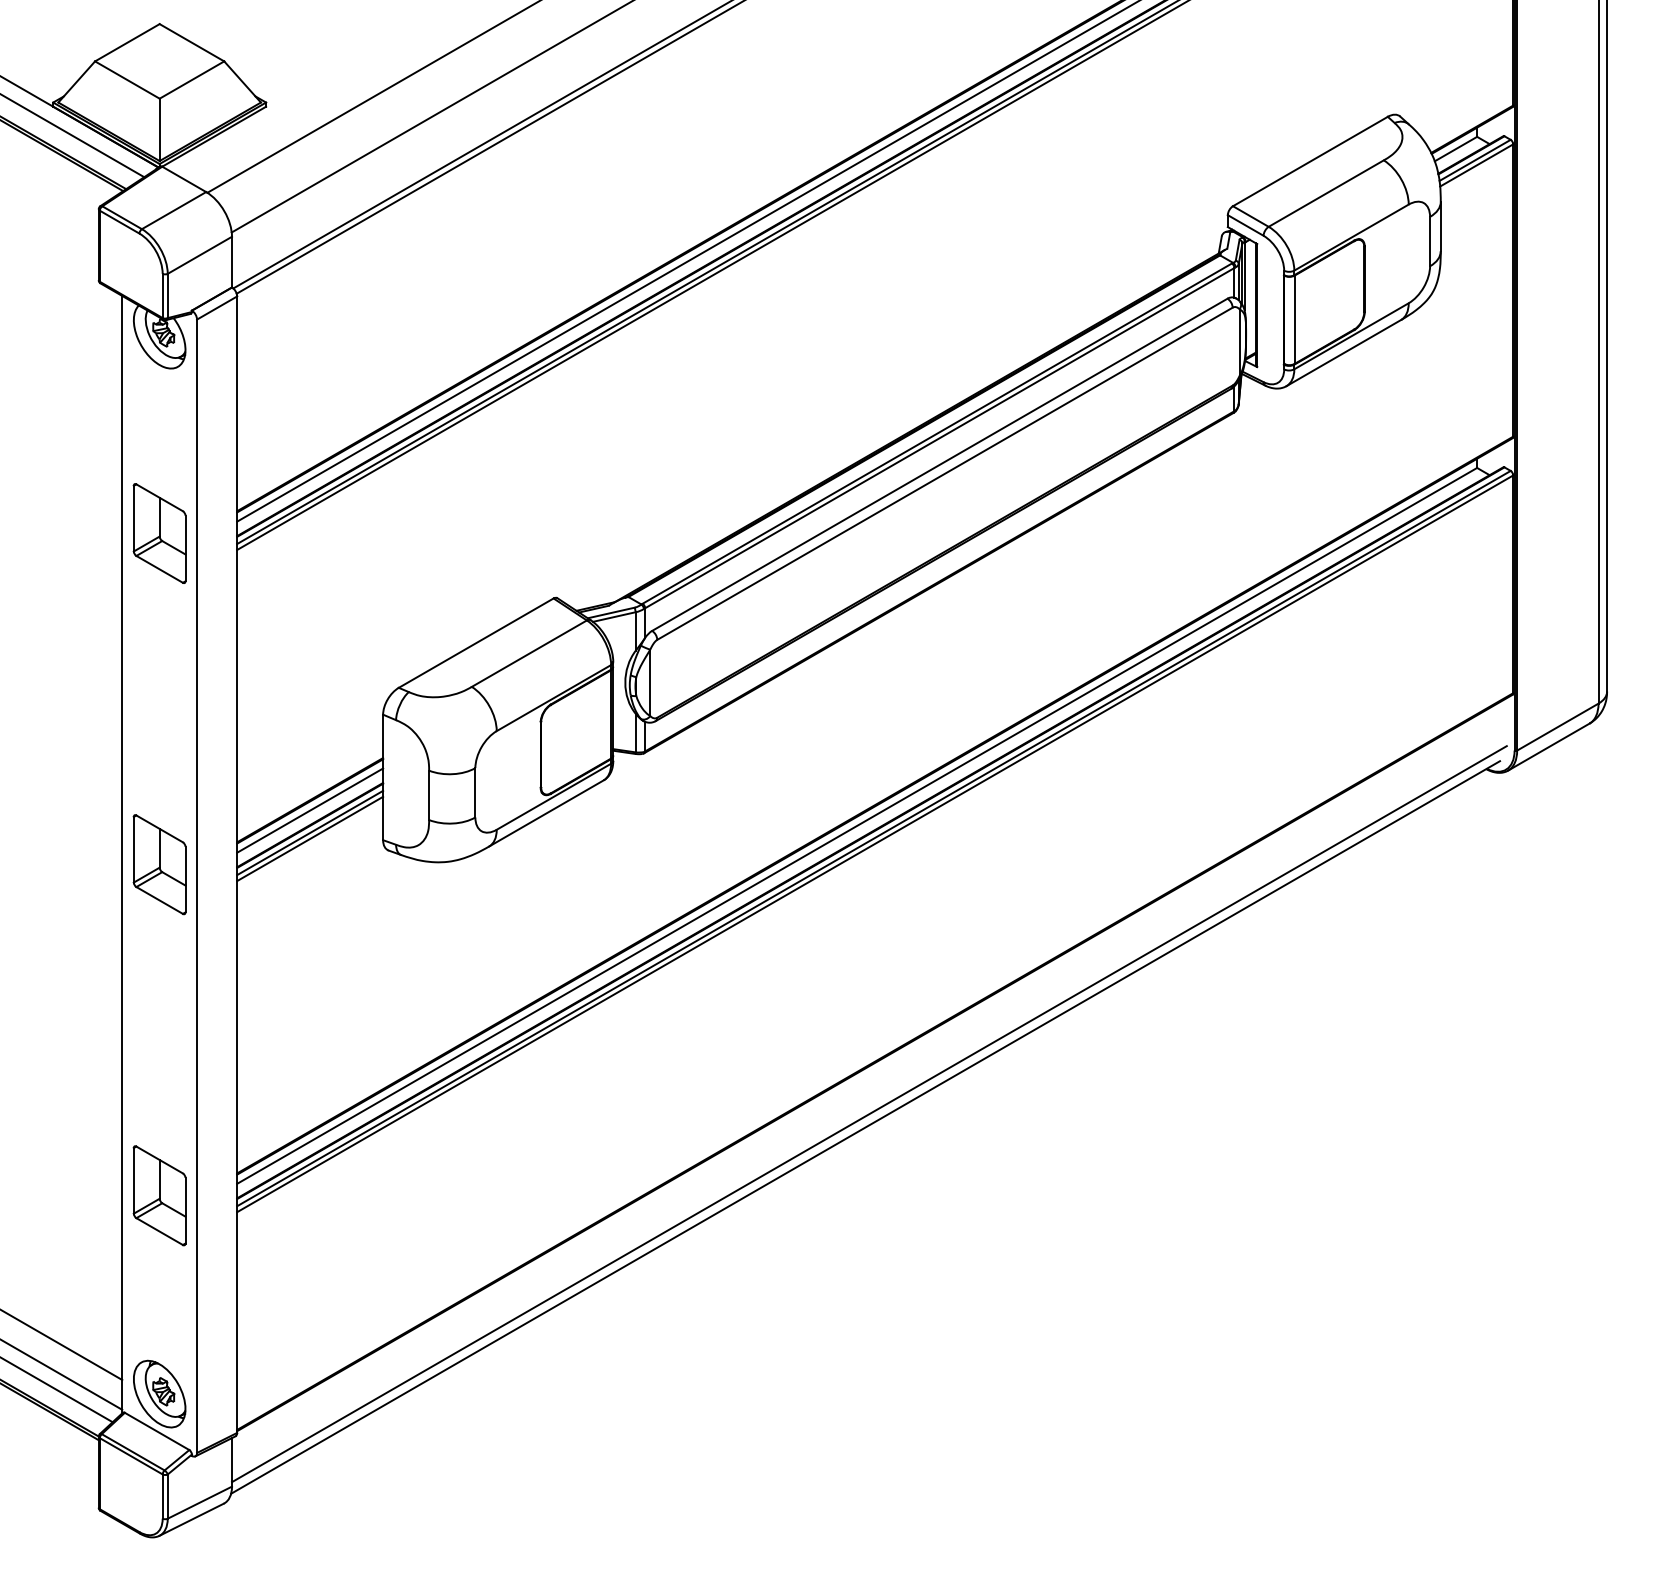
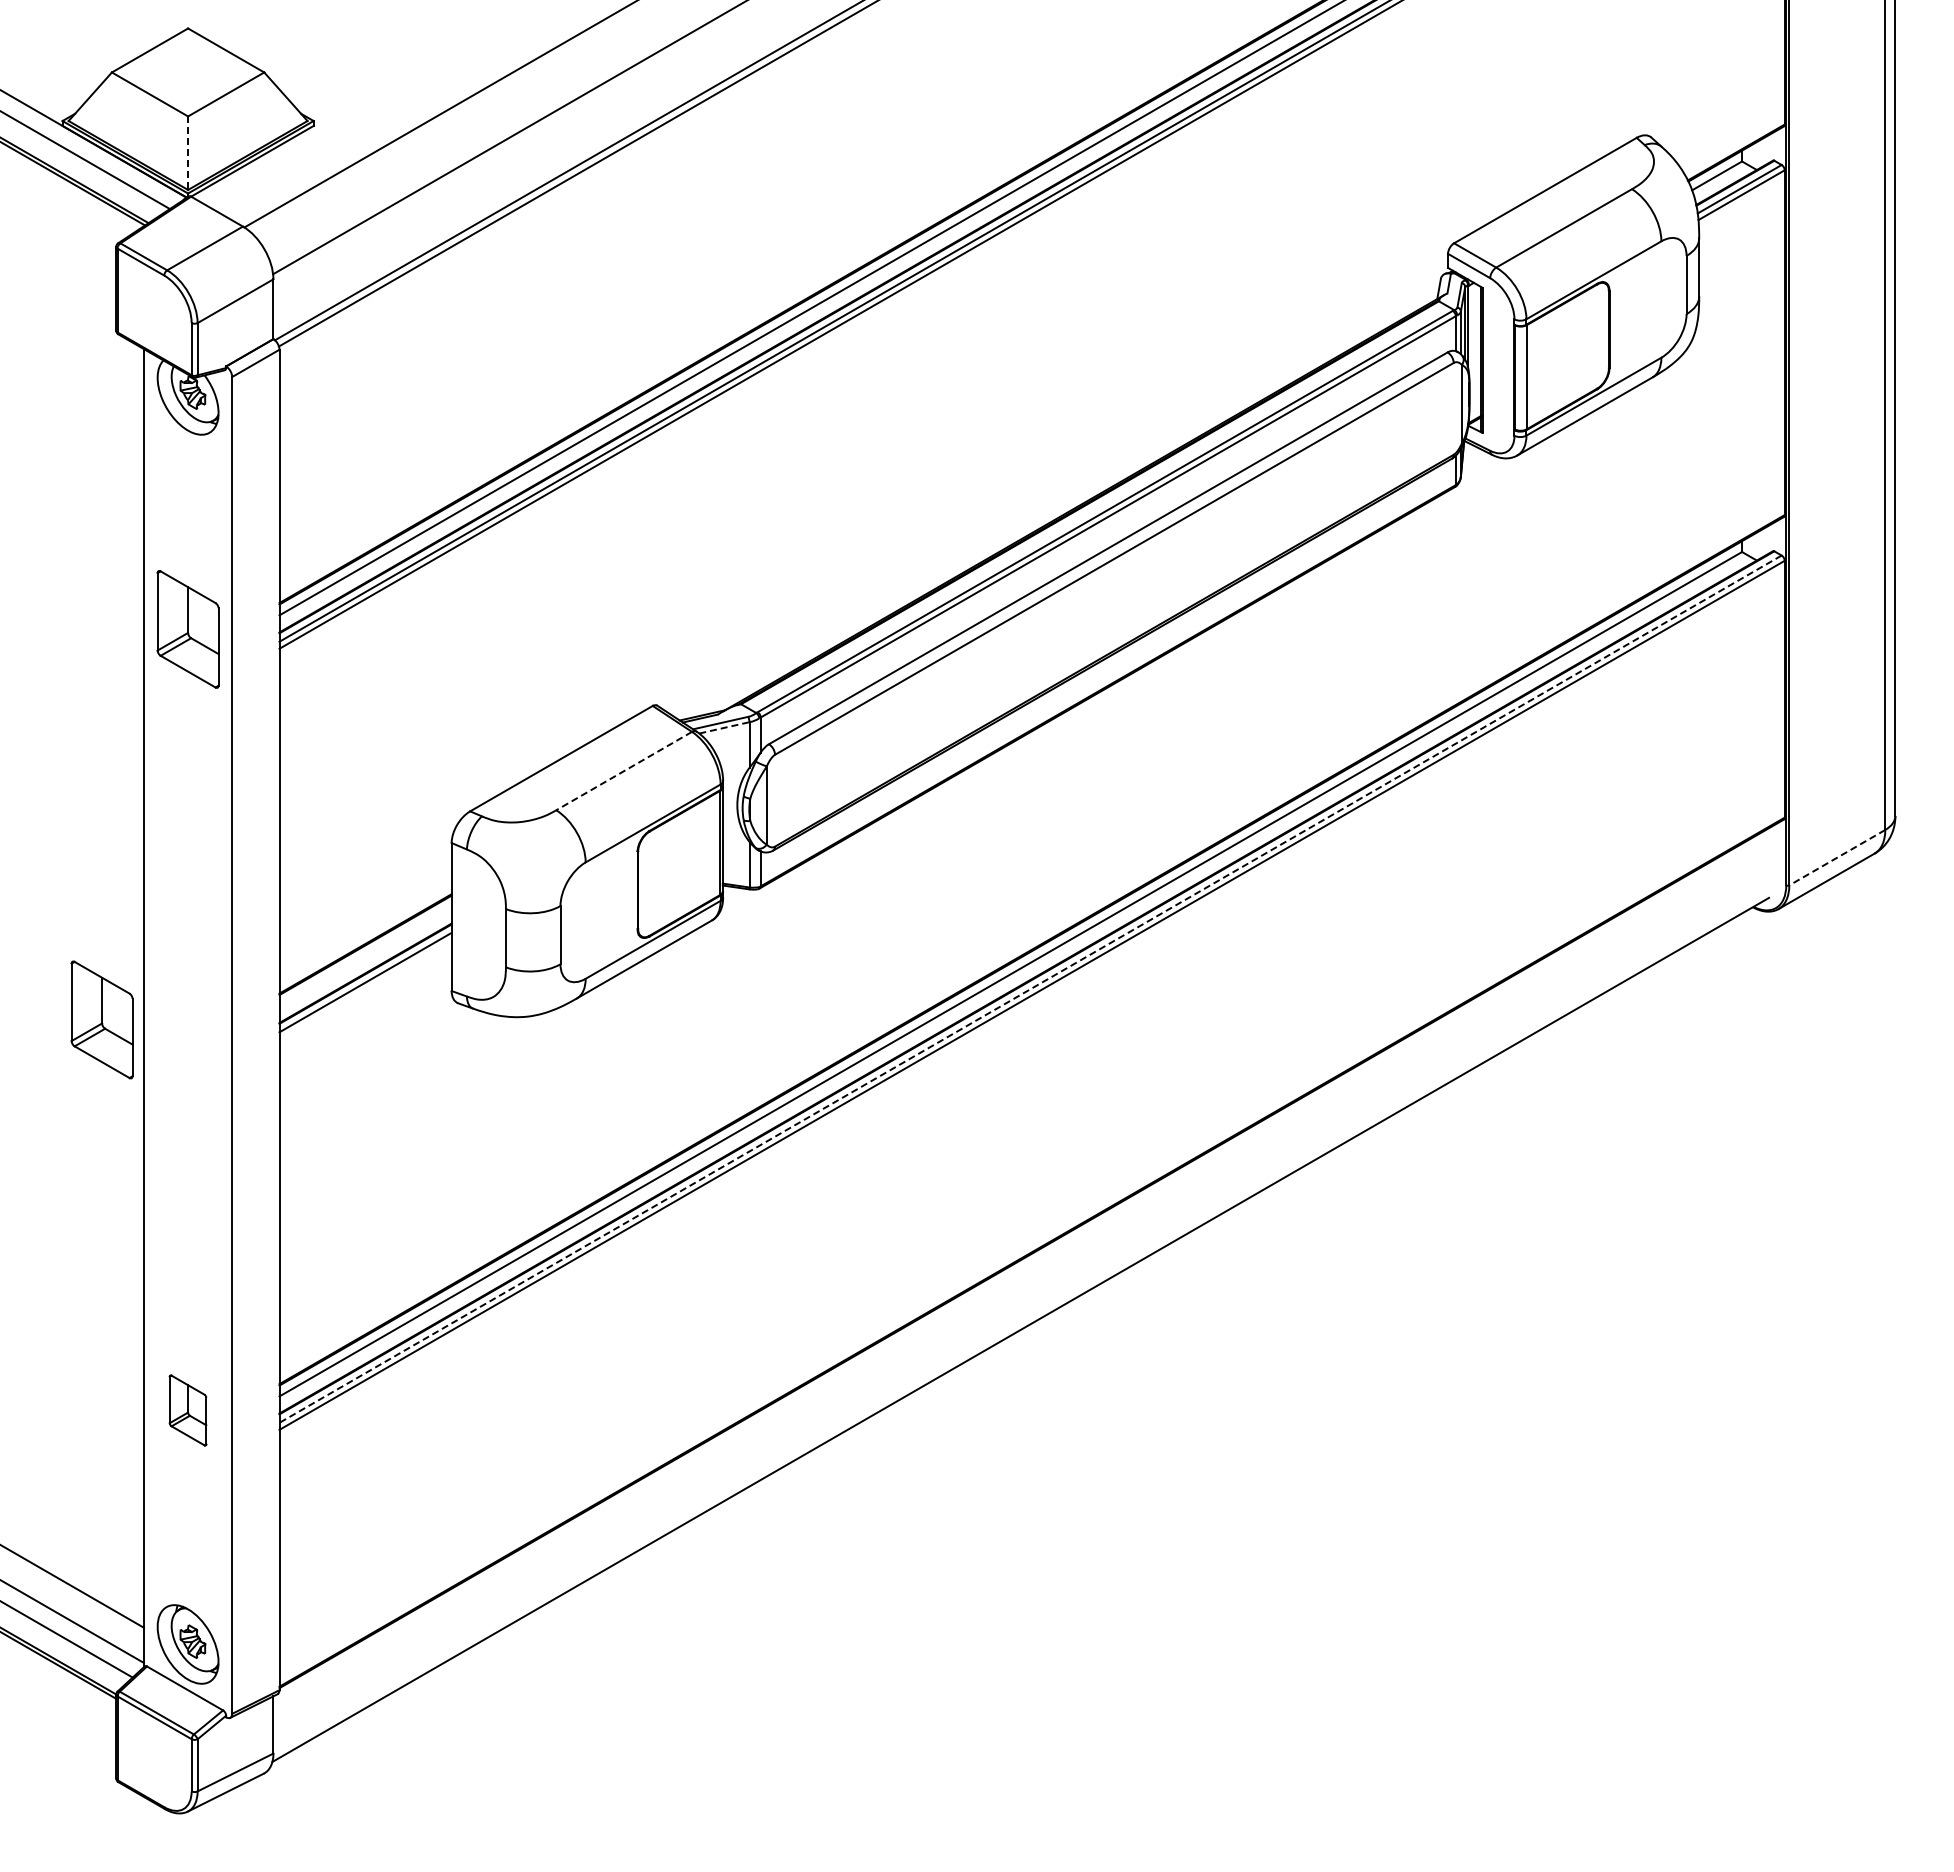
line: (160, 130) -> (188, 153), solid -> dashed
line: (614, 616) -> (724, 727), solid -> dashed
line: (528, 654) -> (623, 771), solid -> dashed
line: (1557, 726) -> (1836, 857), solid -> dashed
line: (310, 810) -> (365, 955), removed
line: (310, 838) -> (365, 989), removed
line: (873, 838) -> (1030, 989), solid -> dashed
part: (159, 864) -> (101, 1019), moved
line: (869, 1114) -> (1025, 1314), removed
part: (159, 1195) -> (187, 1410), size x0.6

